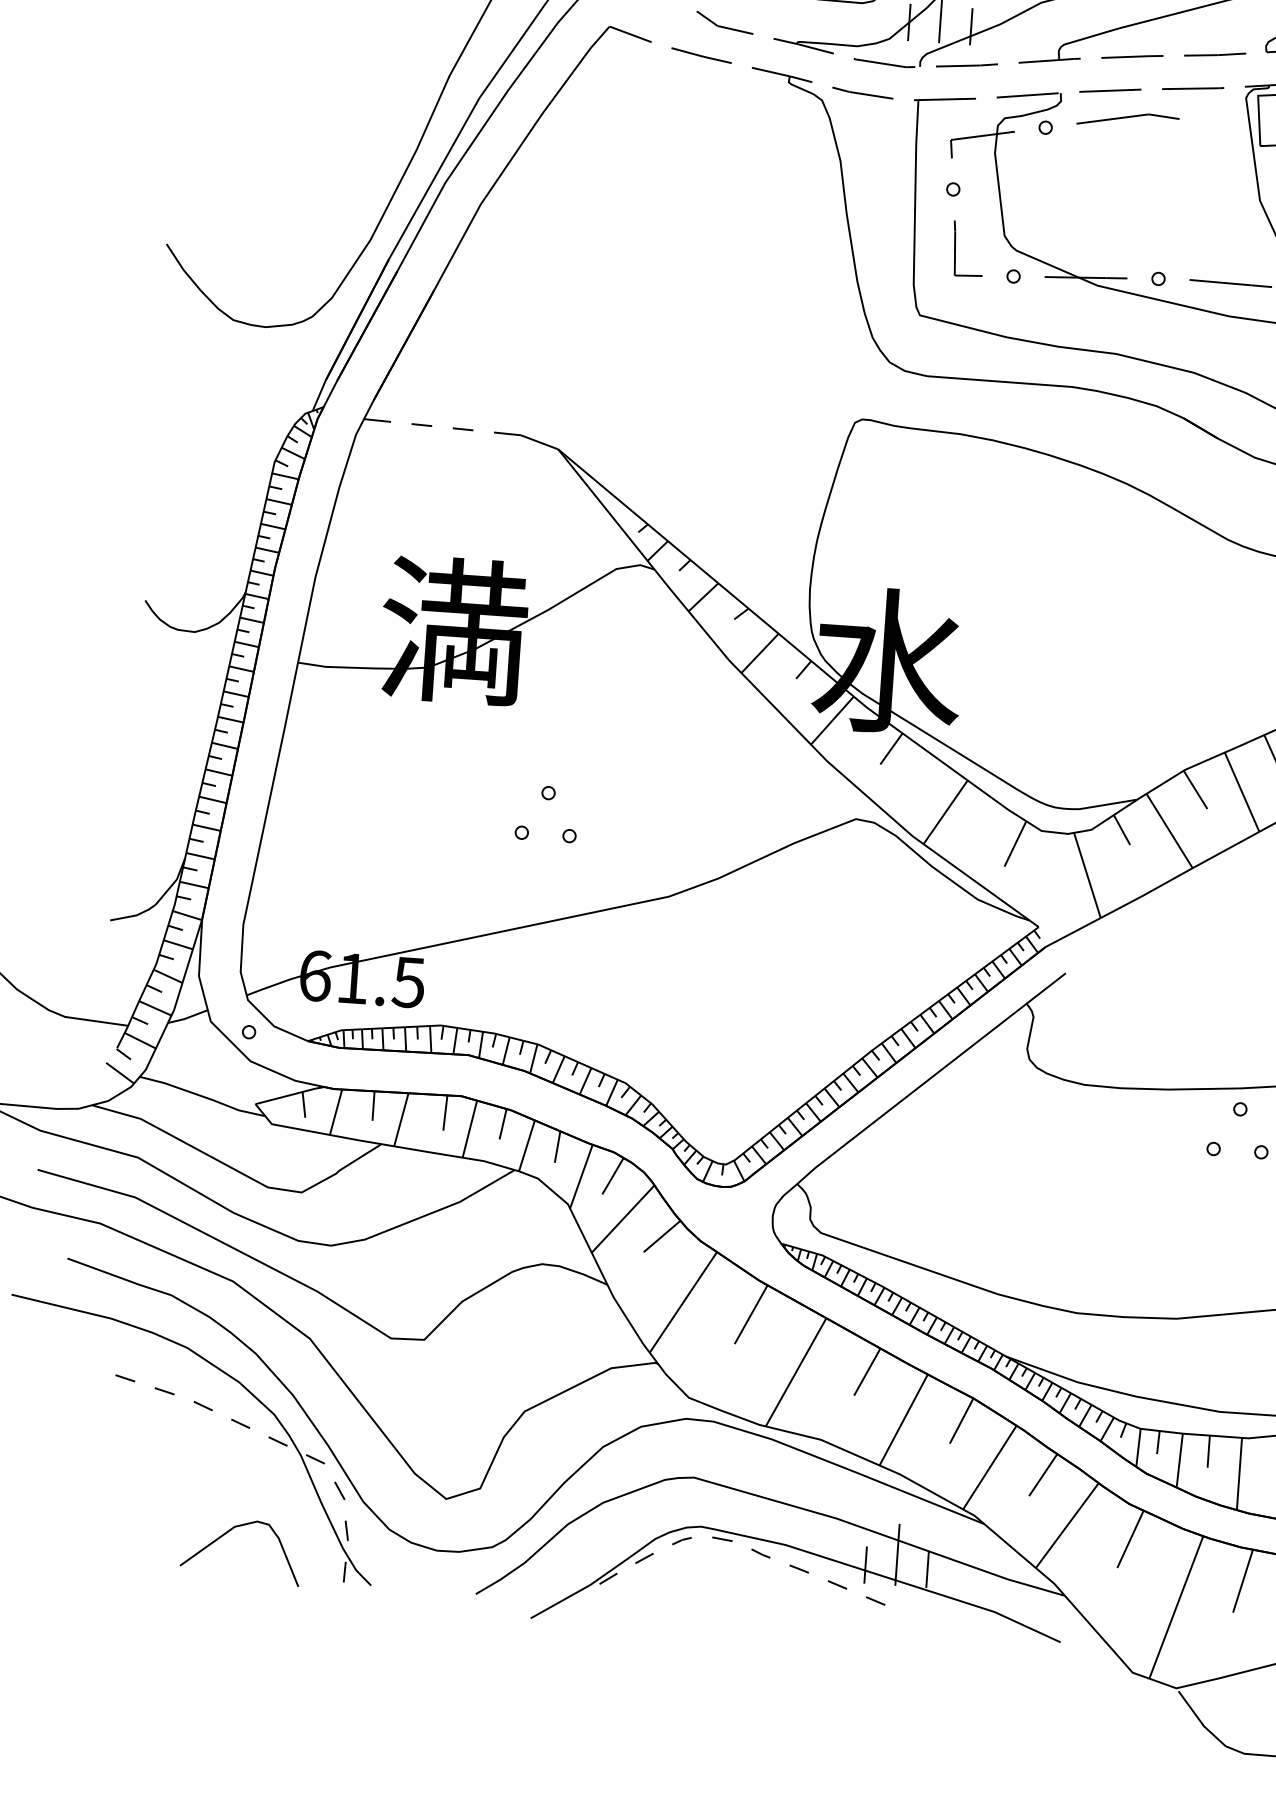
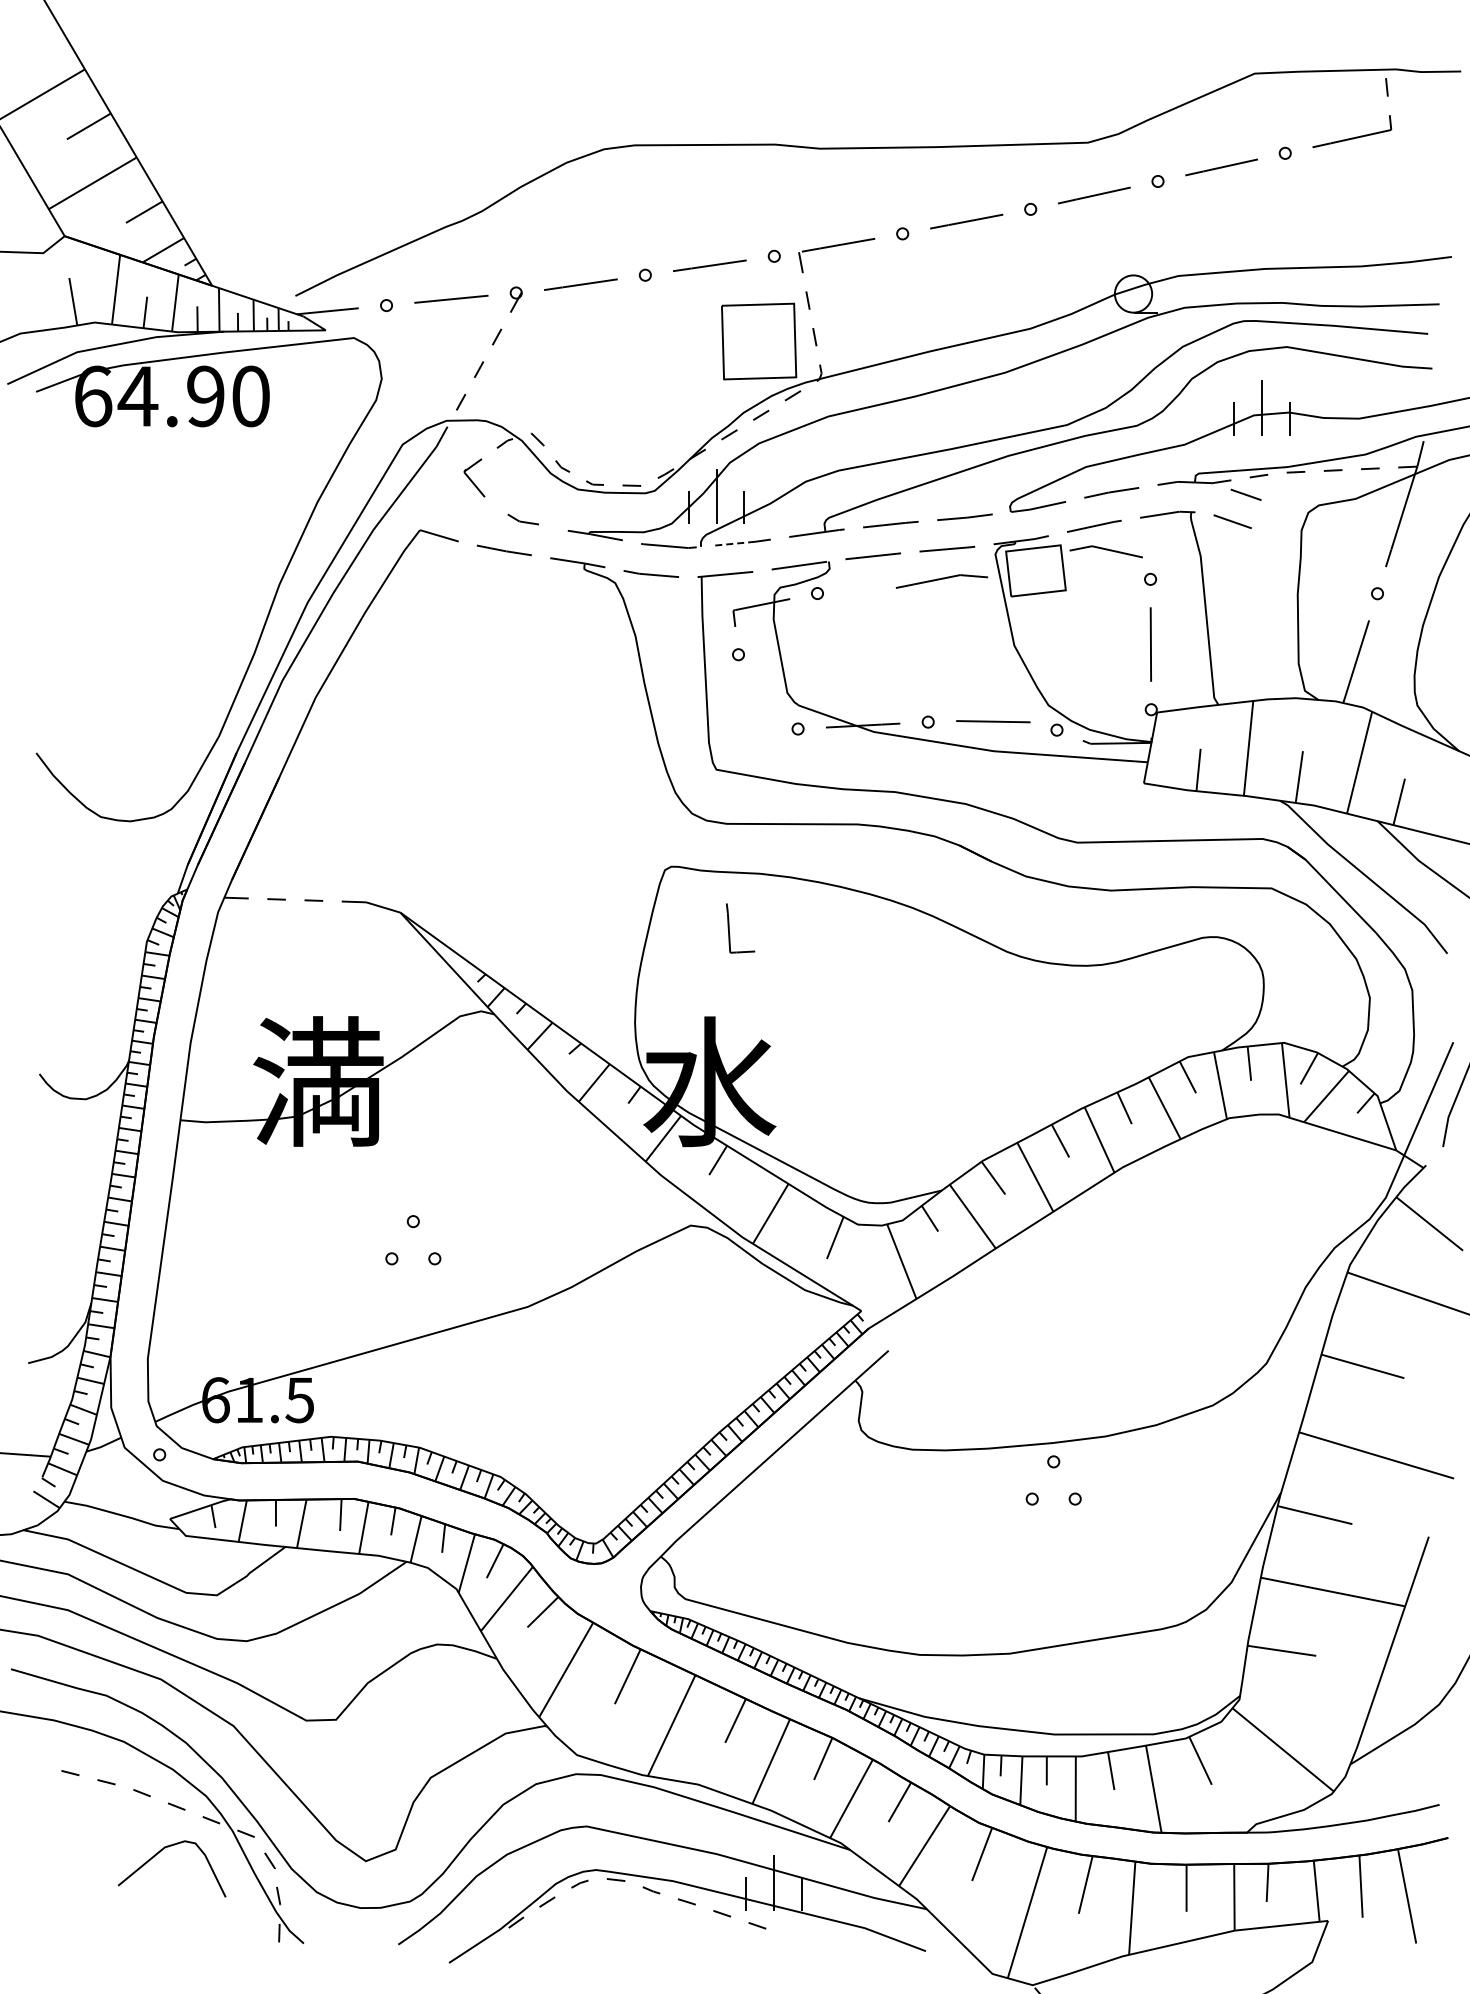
part: (725, 22) -> (523, 519), size x0.6
line: (958, 65) -> (735, 543), solid -> dashed
part: (1127, 120) -> (941, 581), moved
part: (955, 248) -> (729, 928), moved
curve: (228, 1533) -> (159, 1853), moved

